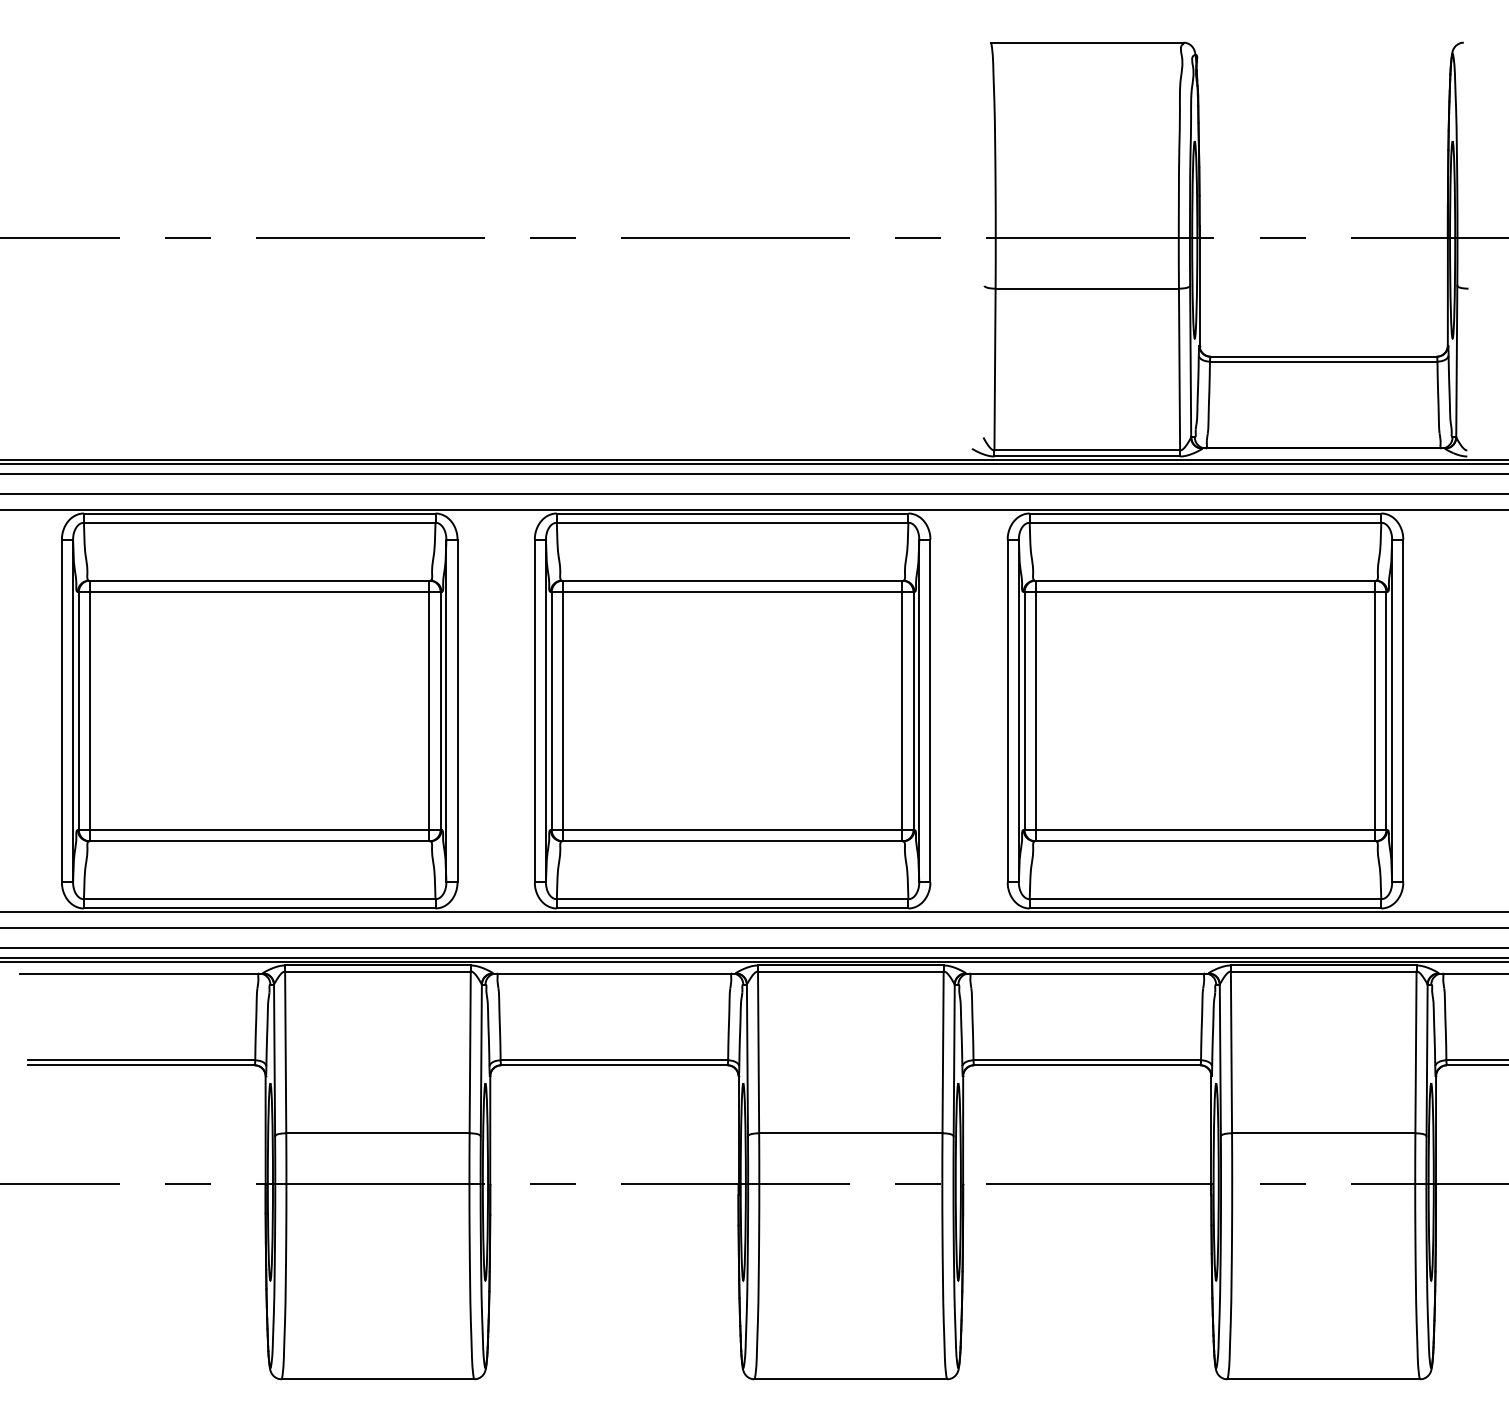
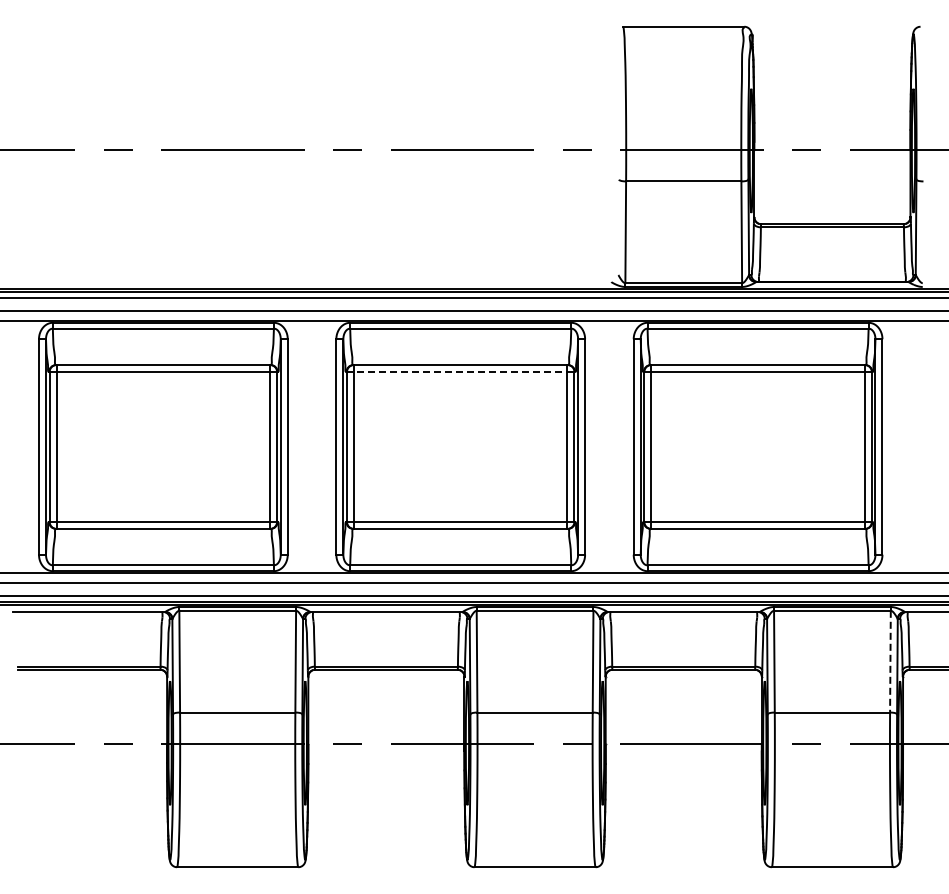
line: (733, 592) -> (461, 372), solid -> dashed
line: (1416, 1052) -> (890, 661), solid -> dashed

